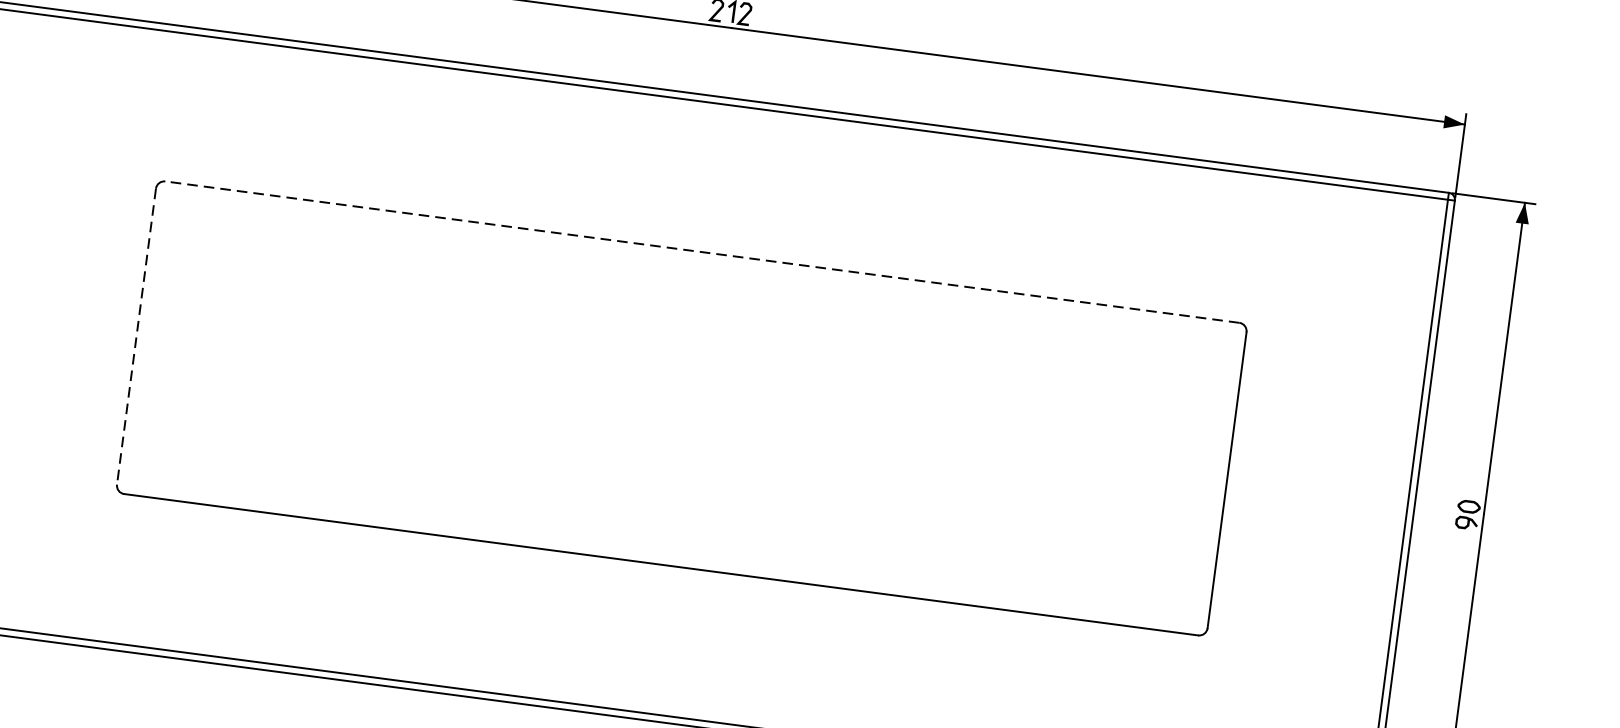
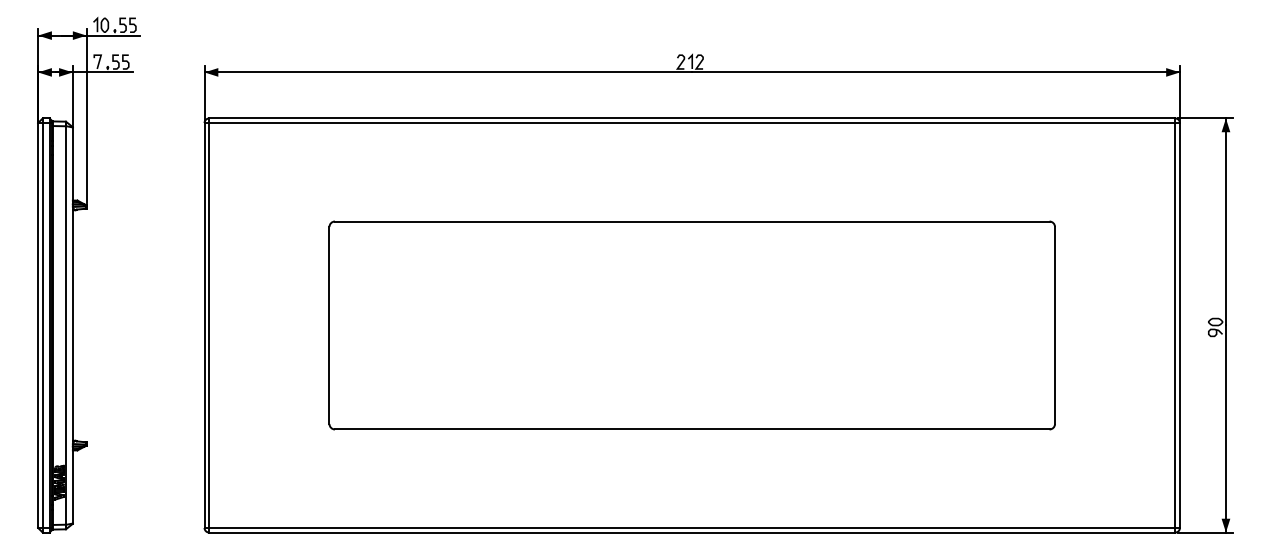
line: (701, 251) -> (691, 221), dashed -> solid
line: (136, 338) -> (329, 326), dashed -> solid

